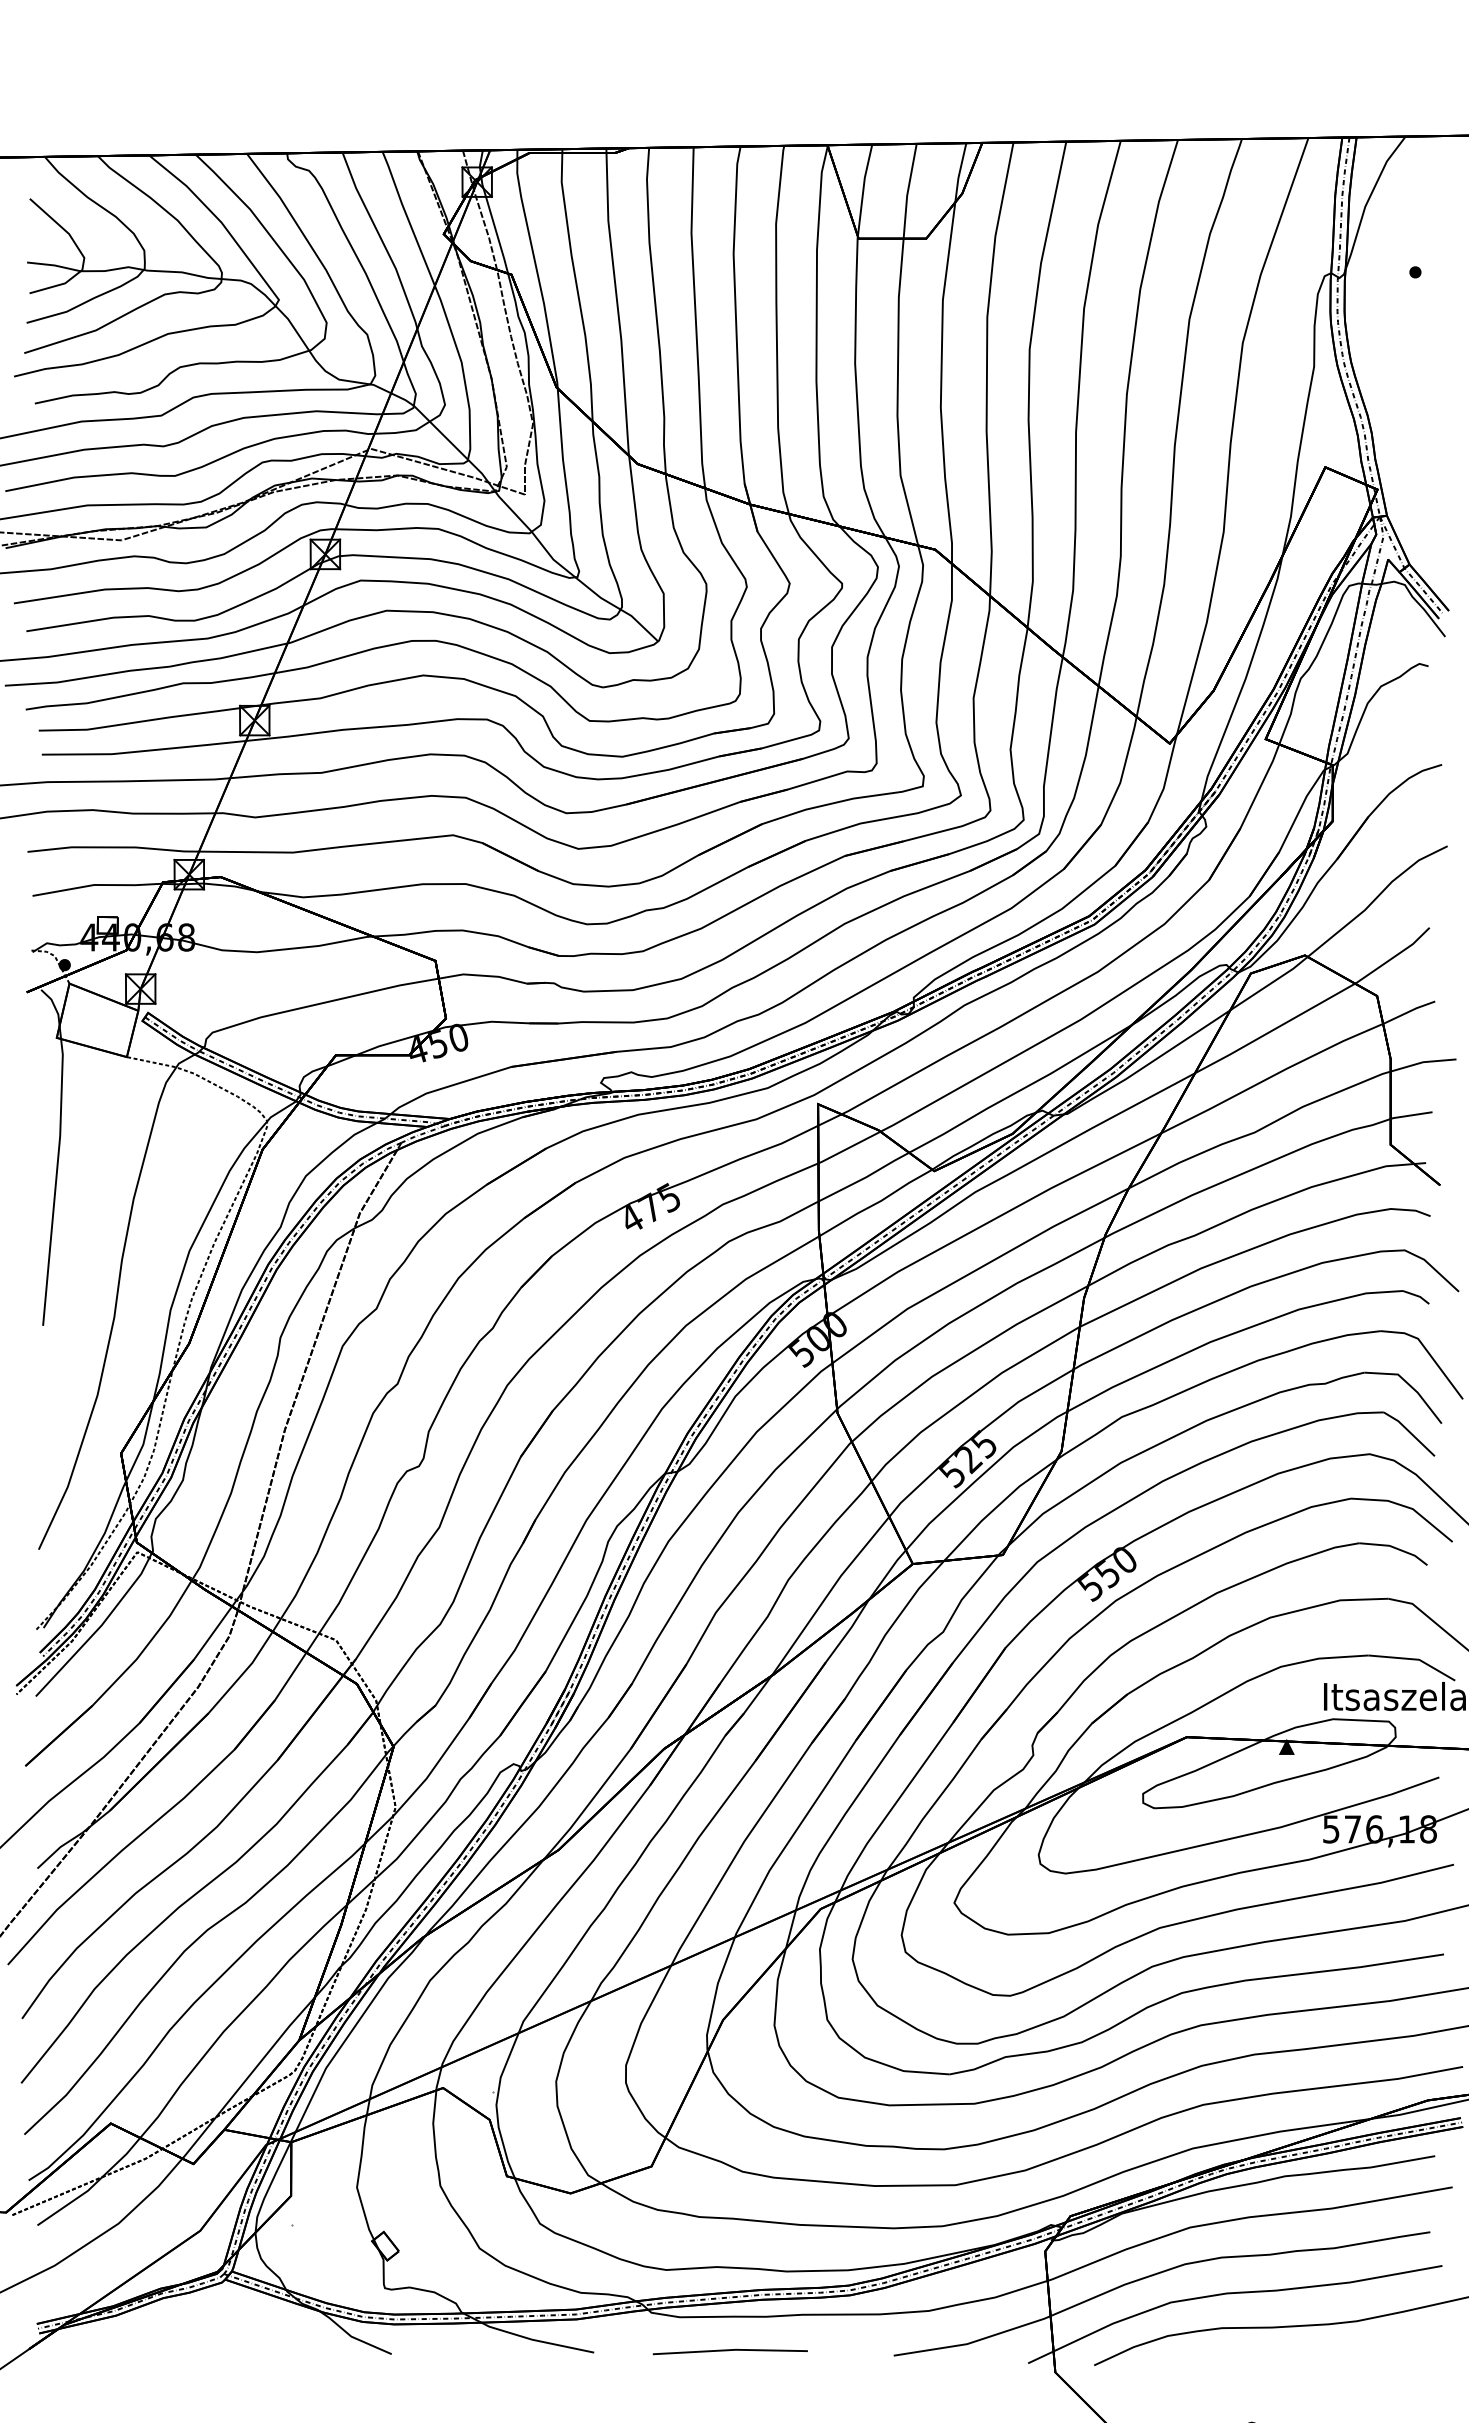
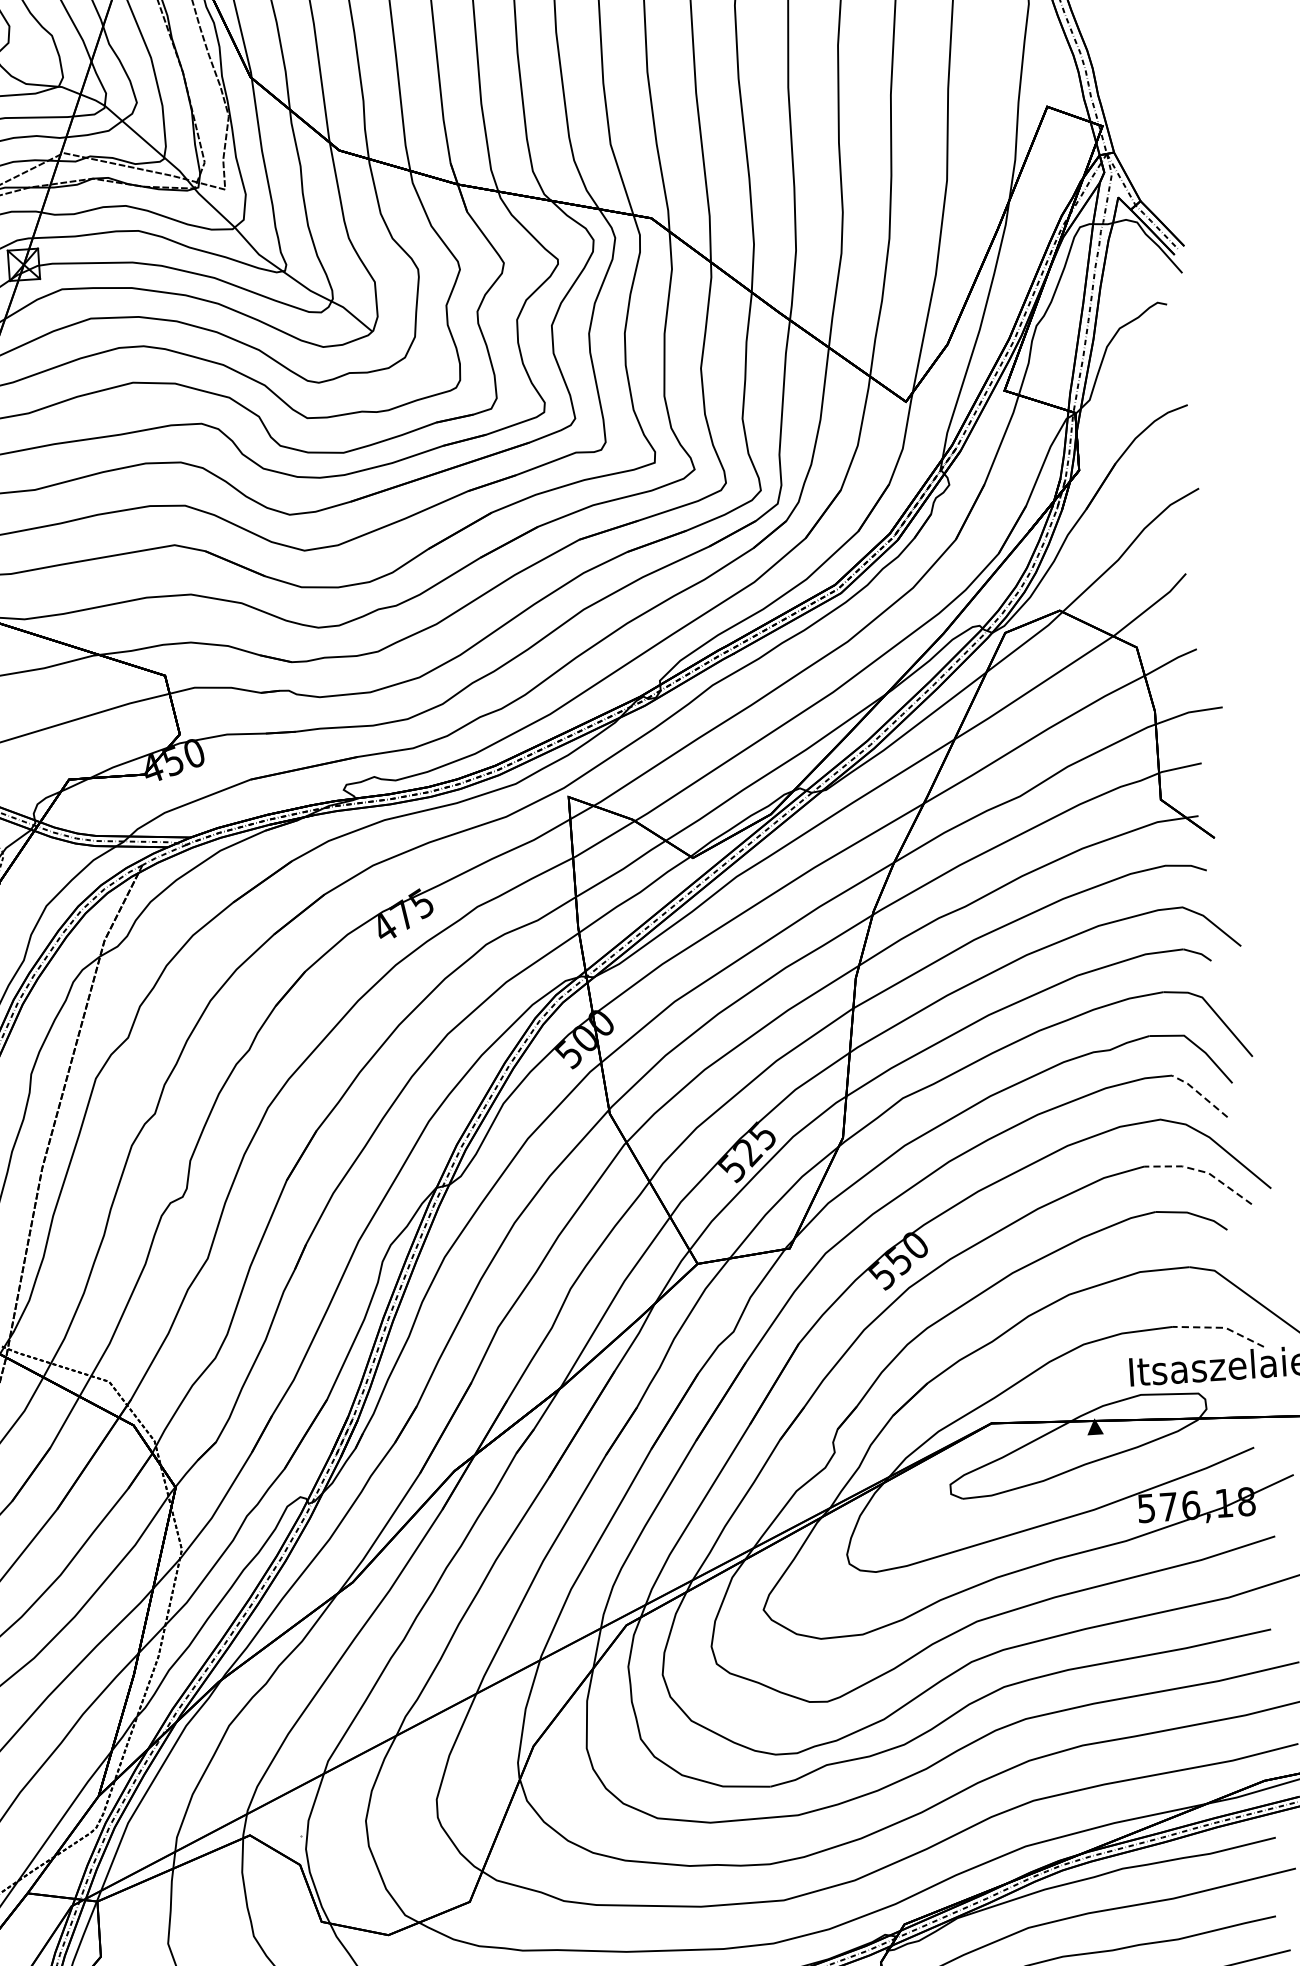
line: (1409, 1432) -> (1199, 1094), solid -> dashed
line: (1406, 1506) -> (1201, 1170), solid -> dashed
line: (1414, 1659) -> (1220, 1327), solid -> dashed

